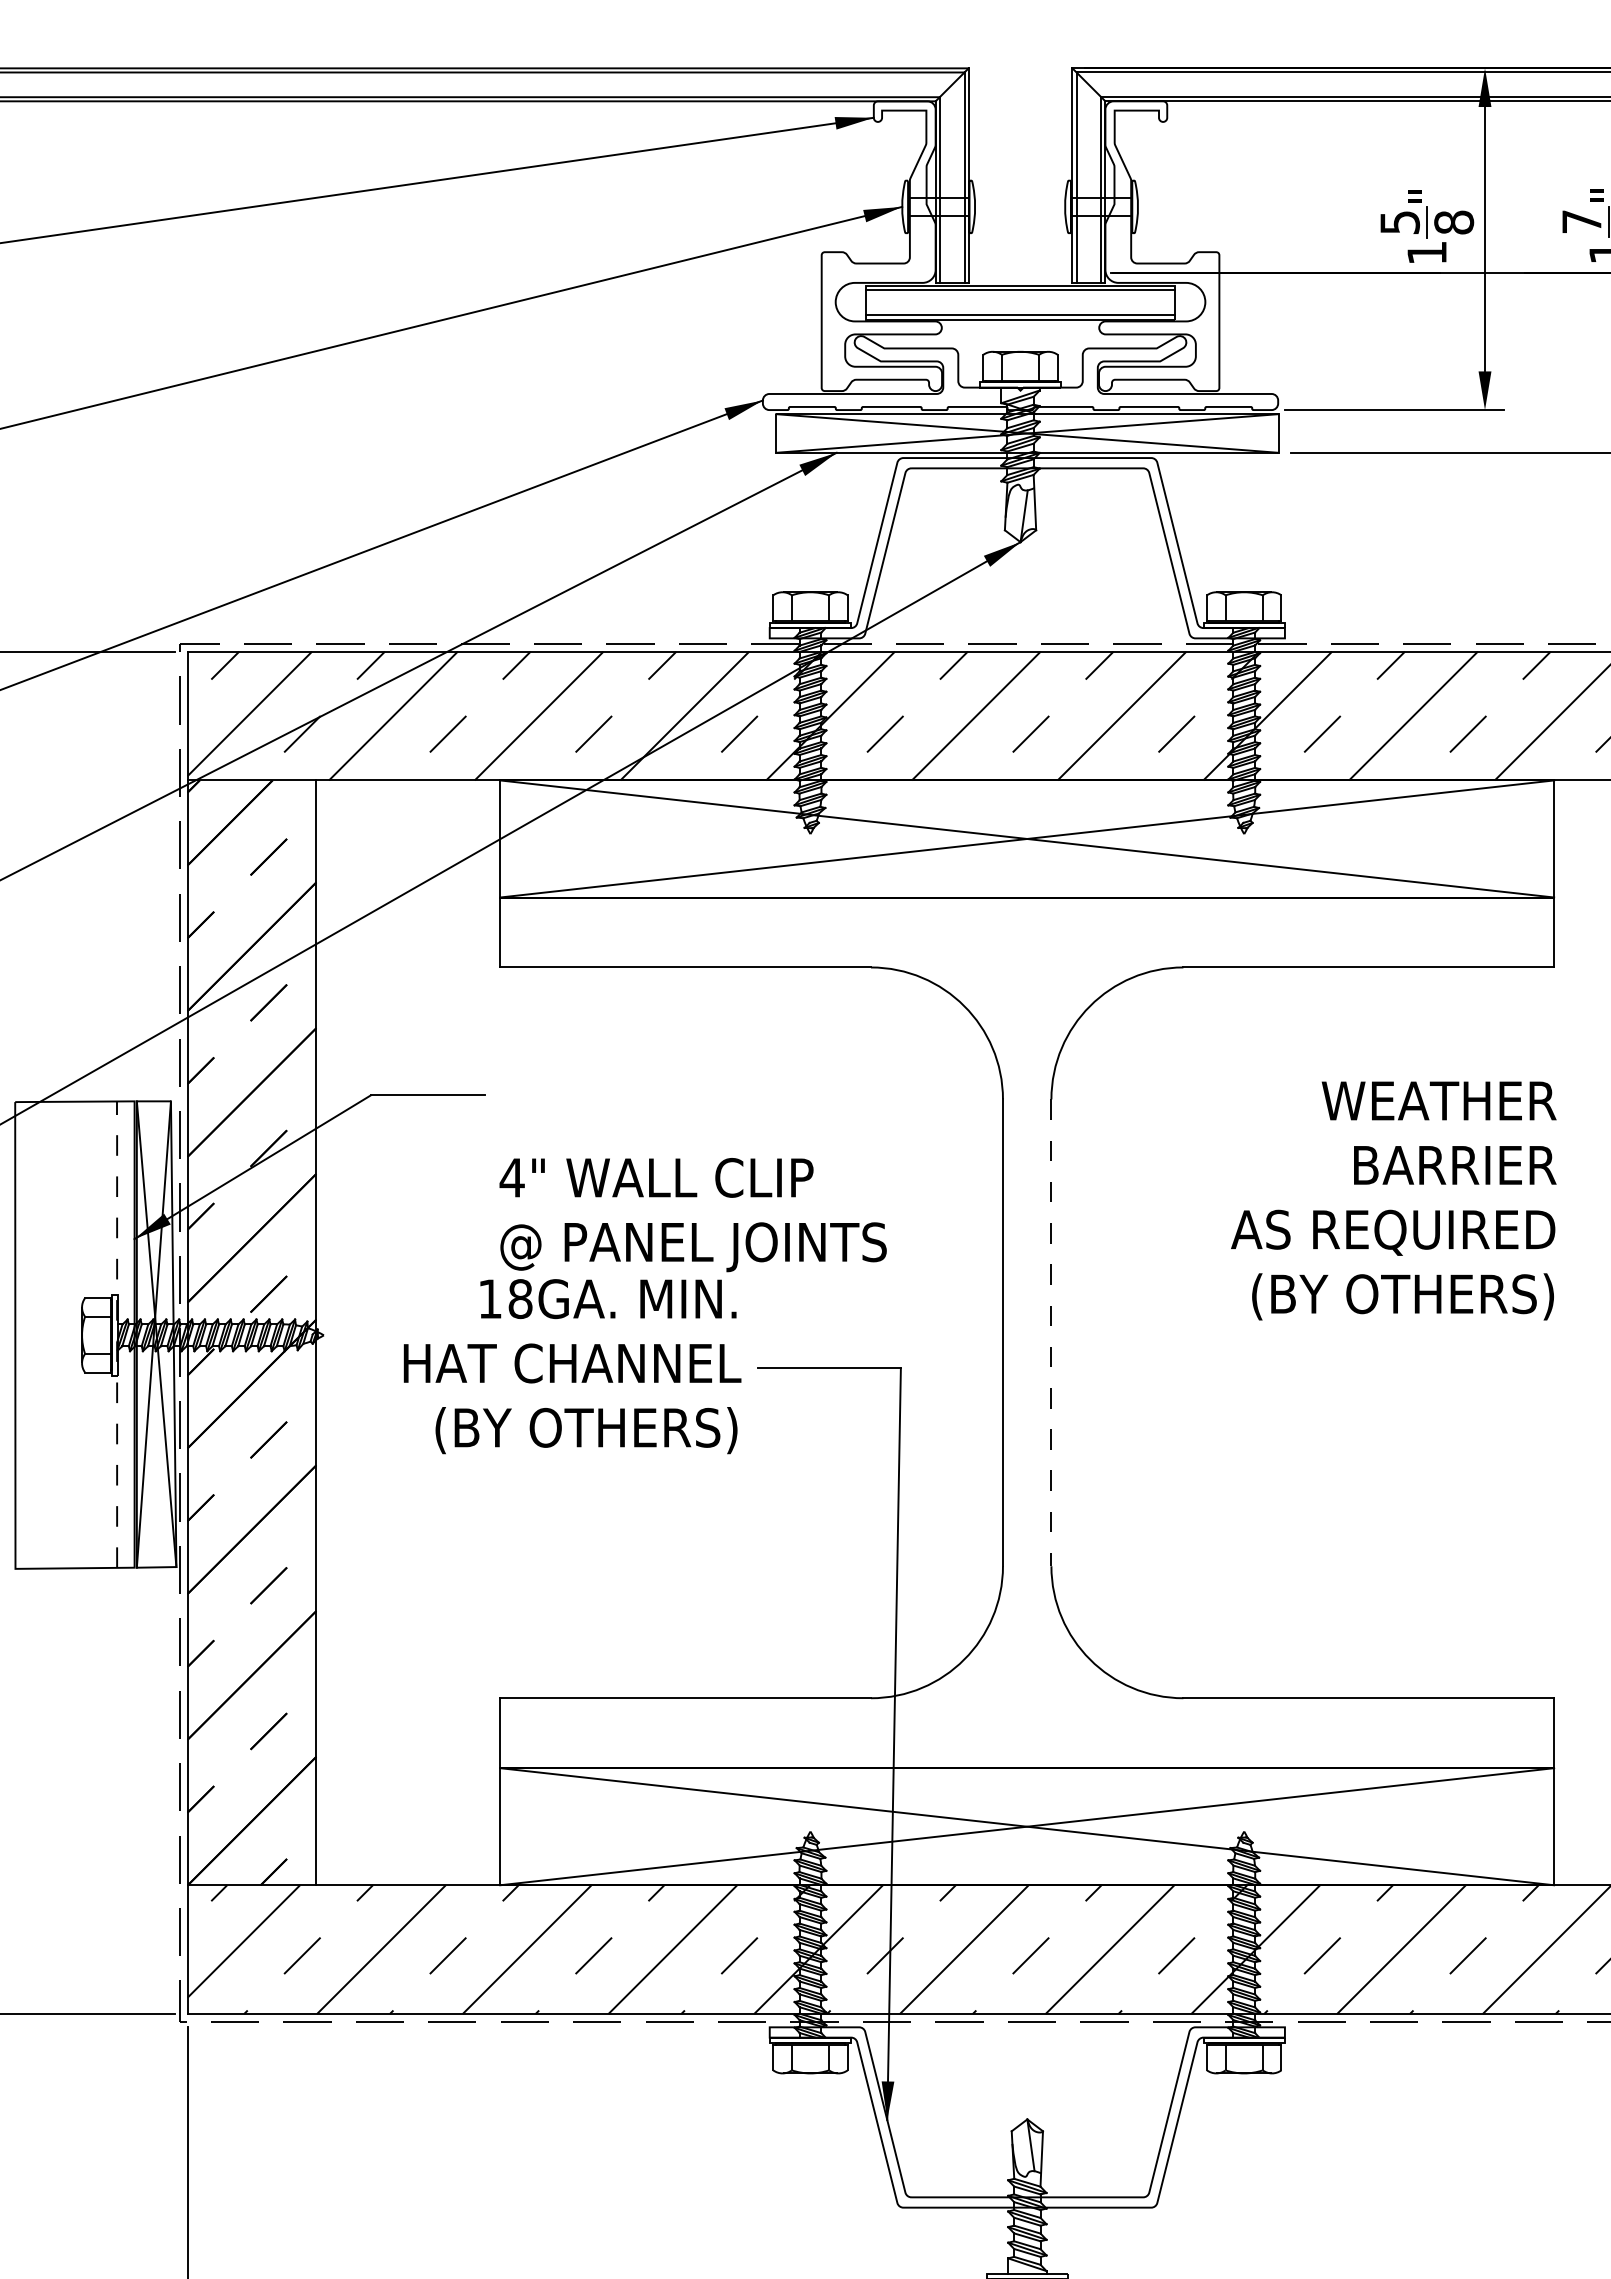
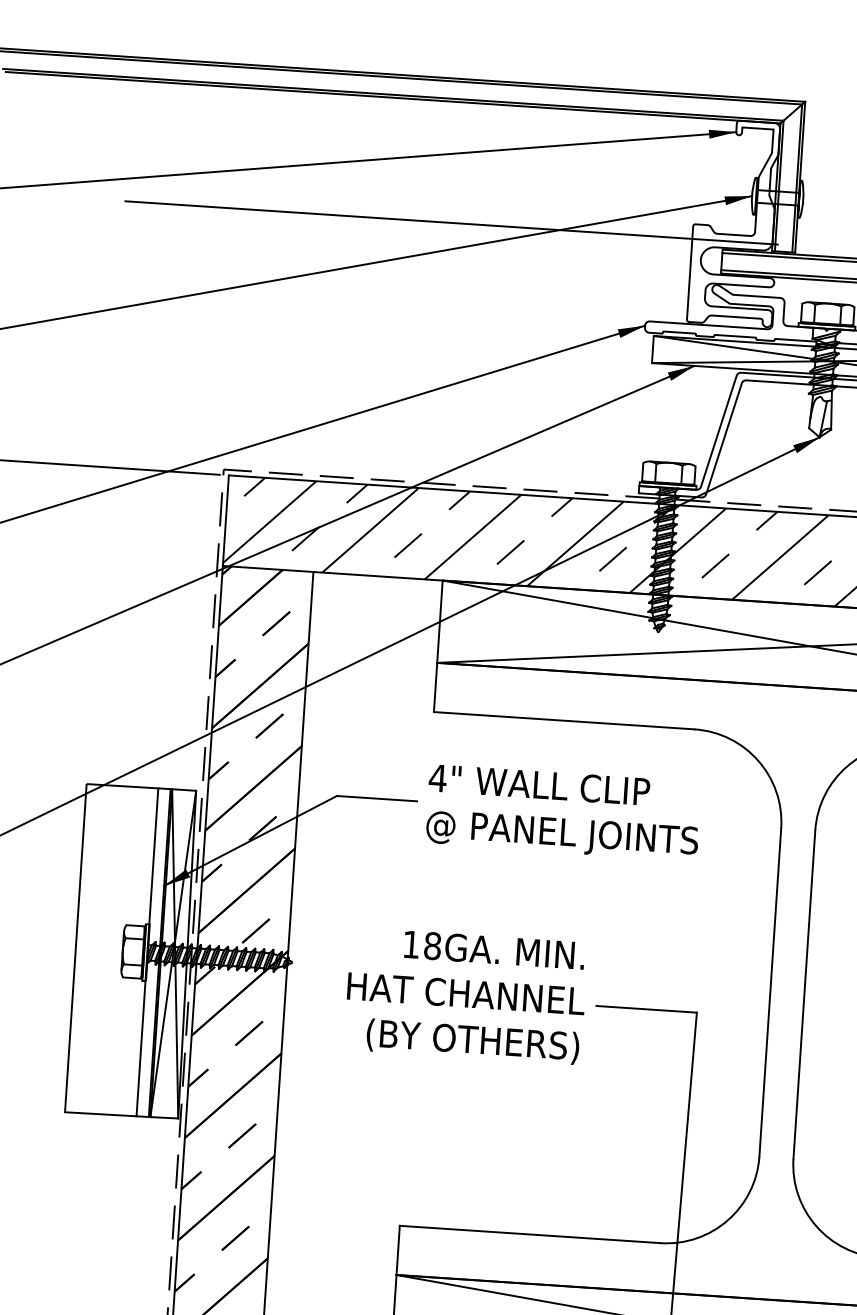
line: (479, 273) -> (451, 223), added
text: (692, 1215) -> (562, 813), moved
line: (1051, 1333) -> (804, 995), dashed -> solid
line: (117, 1334) -> (147, 952), dashed -> solid

